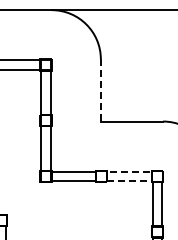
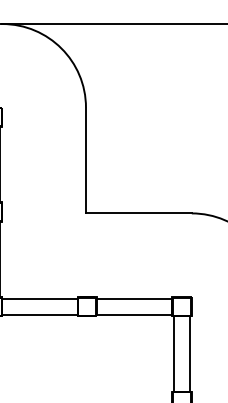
line: (100, 90) -> (85, 160), dashed -> solid
line: (151, 176) -> (172, 306), dashed -> solid

